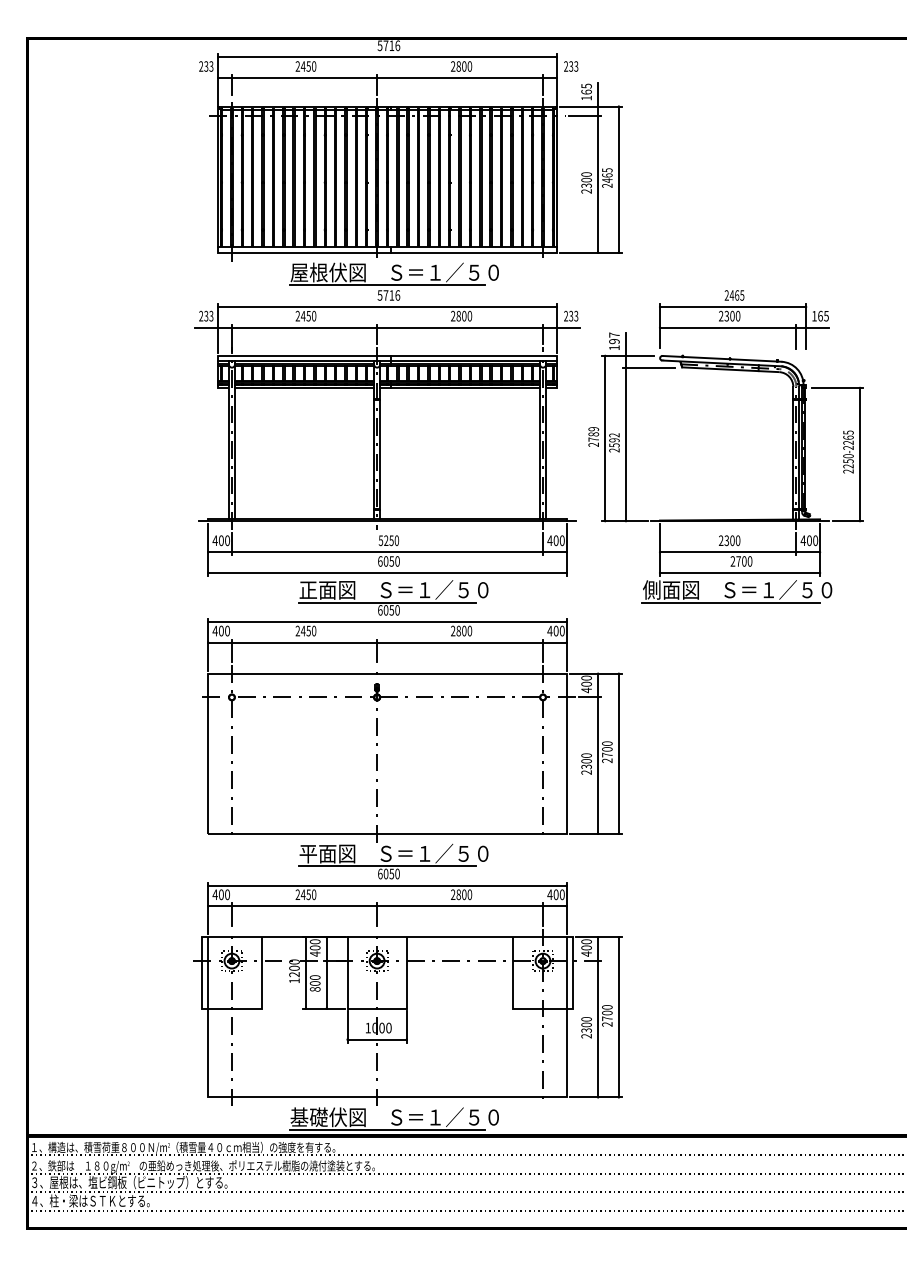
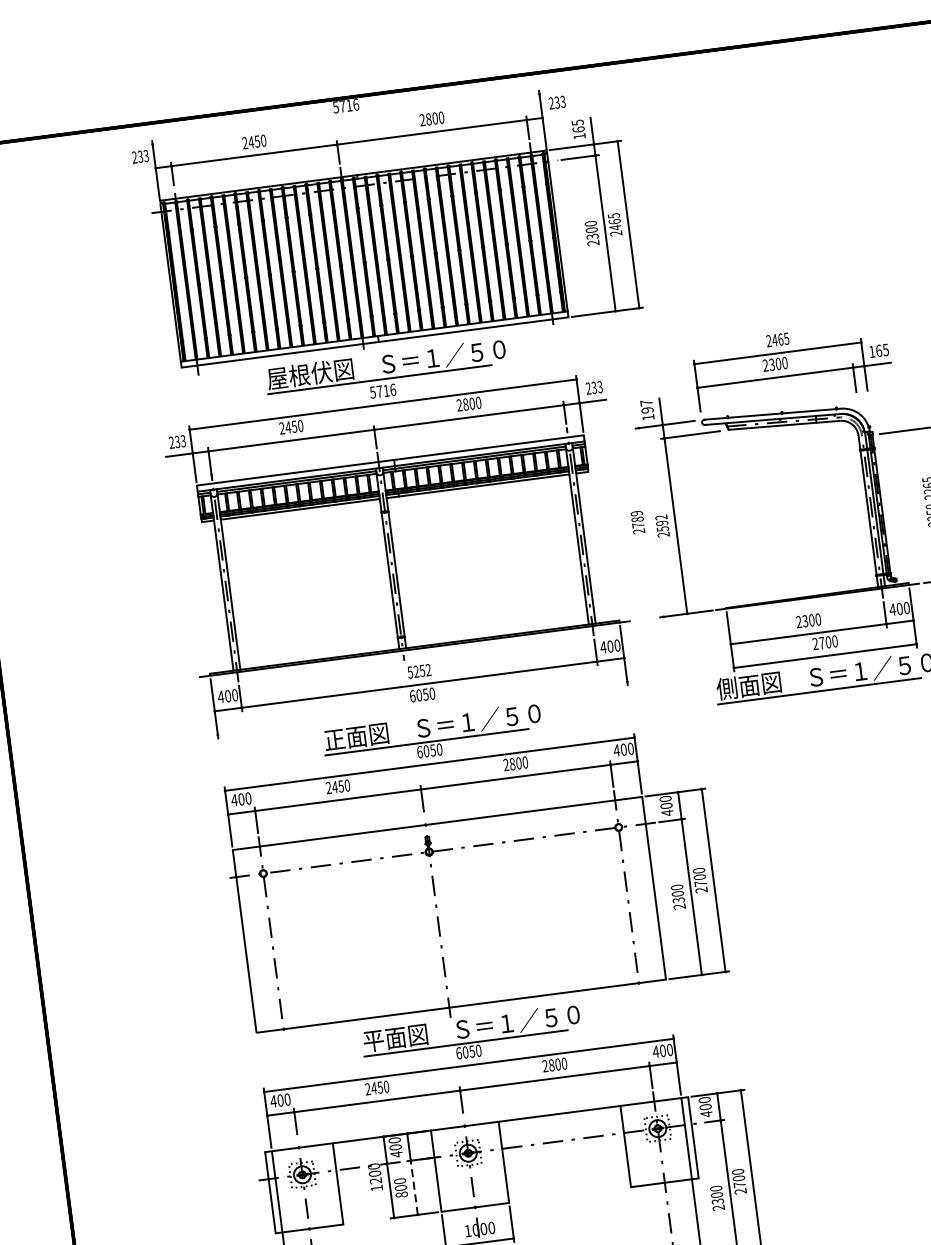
line: (387, 57) -> (346, 119), removed
line: (605, 438) -> (651, 522), removed
text: (396, 540) -> (428, 669), 5250 -> 5252
line: (387, 573) -> (422, 708), removed
line: (326, 984) -> (413, 1187), solid -> dashed

